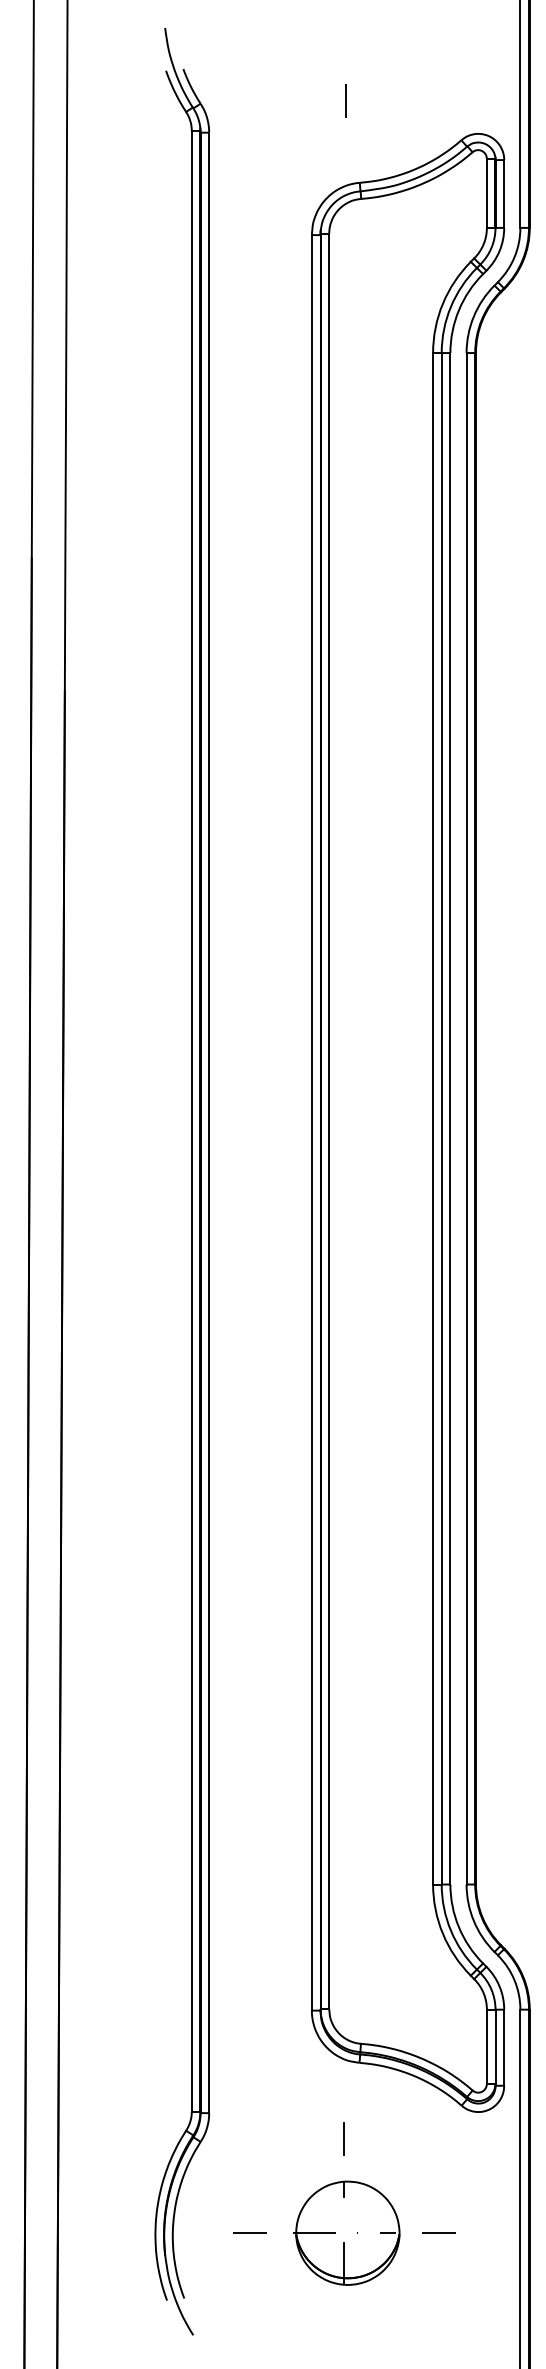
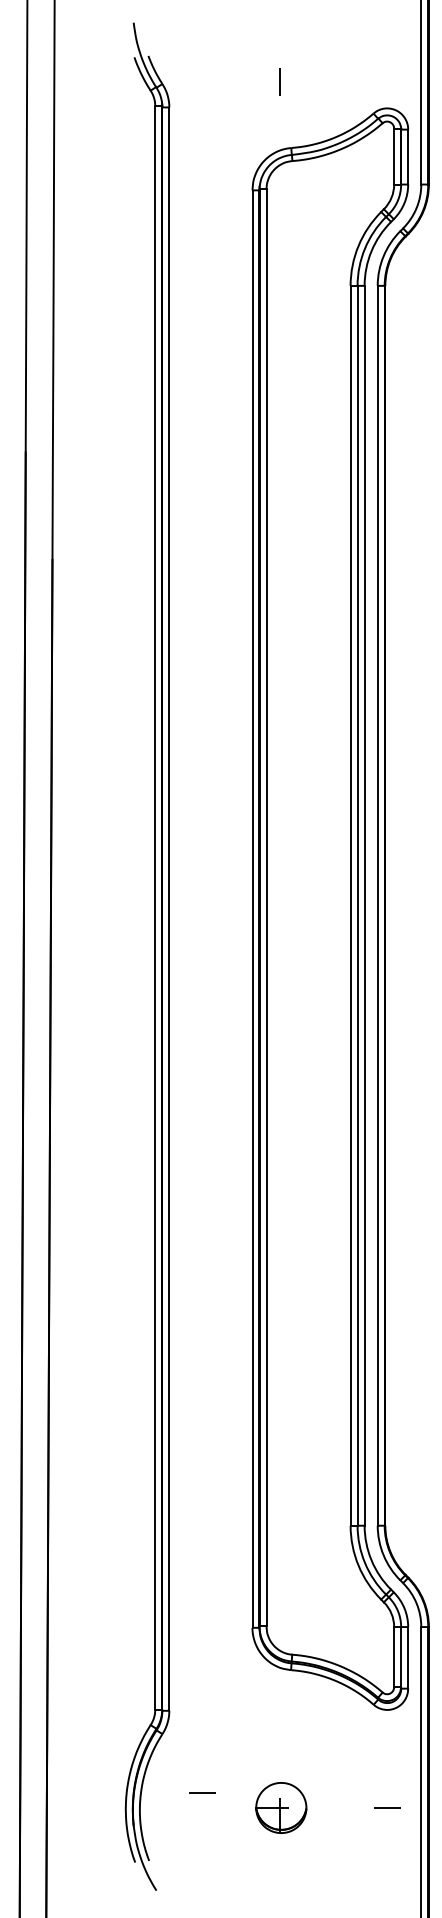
line: (344, 2138) -> (278, 1731), removed
line: (249, 2232) -> (201, 1792), moved
part: (346, 2232) -> (280, 1807), size x0.6
line: (438, 2232) -> (387, 1807), moved

